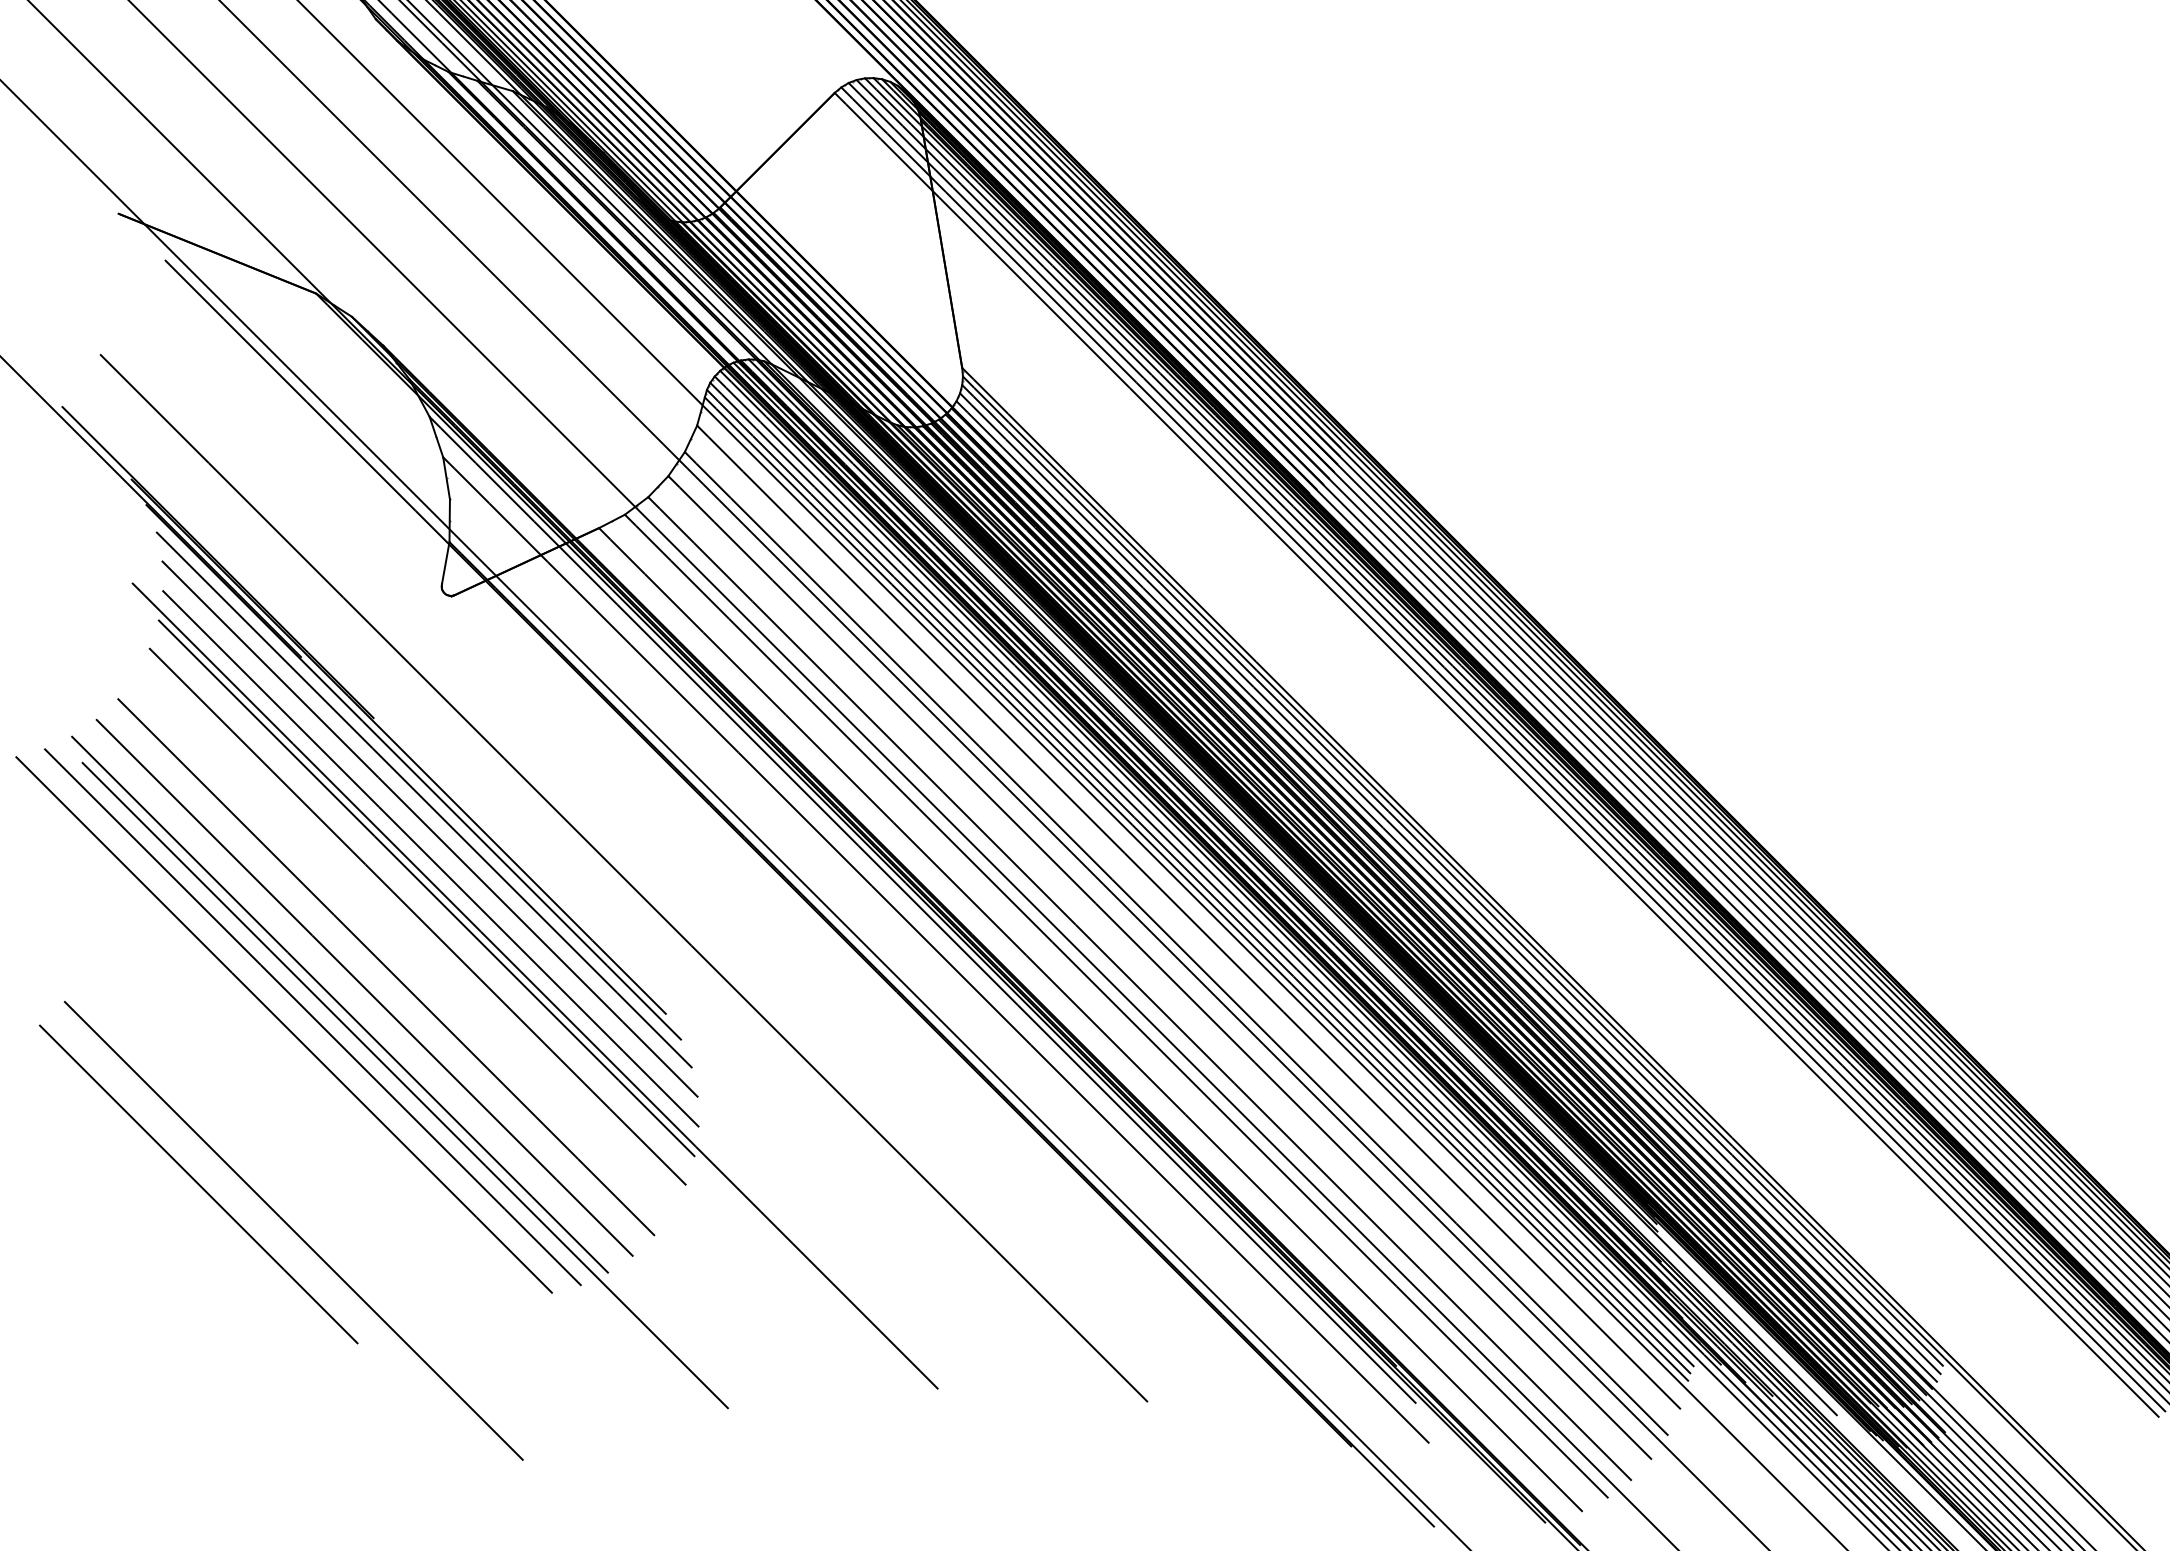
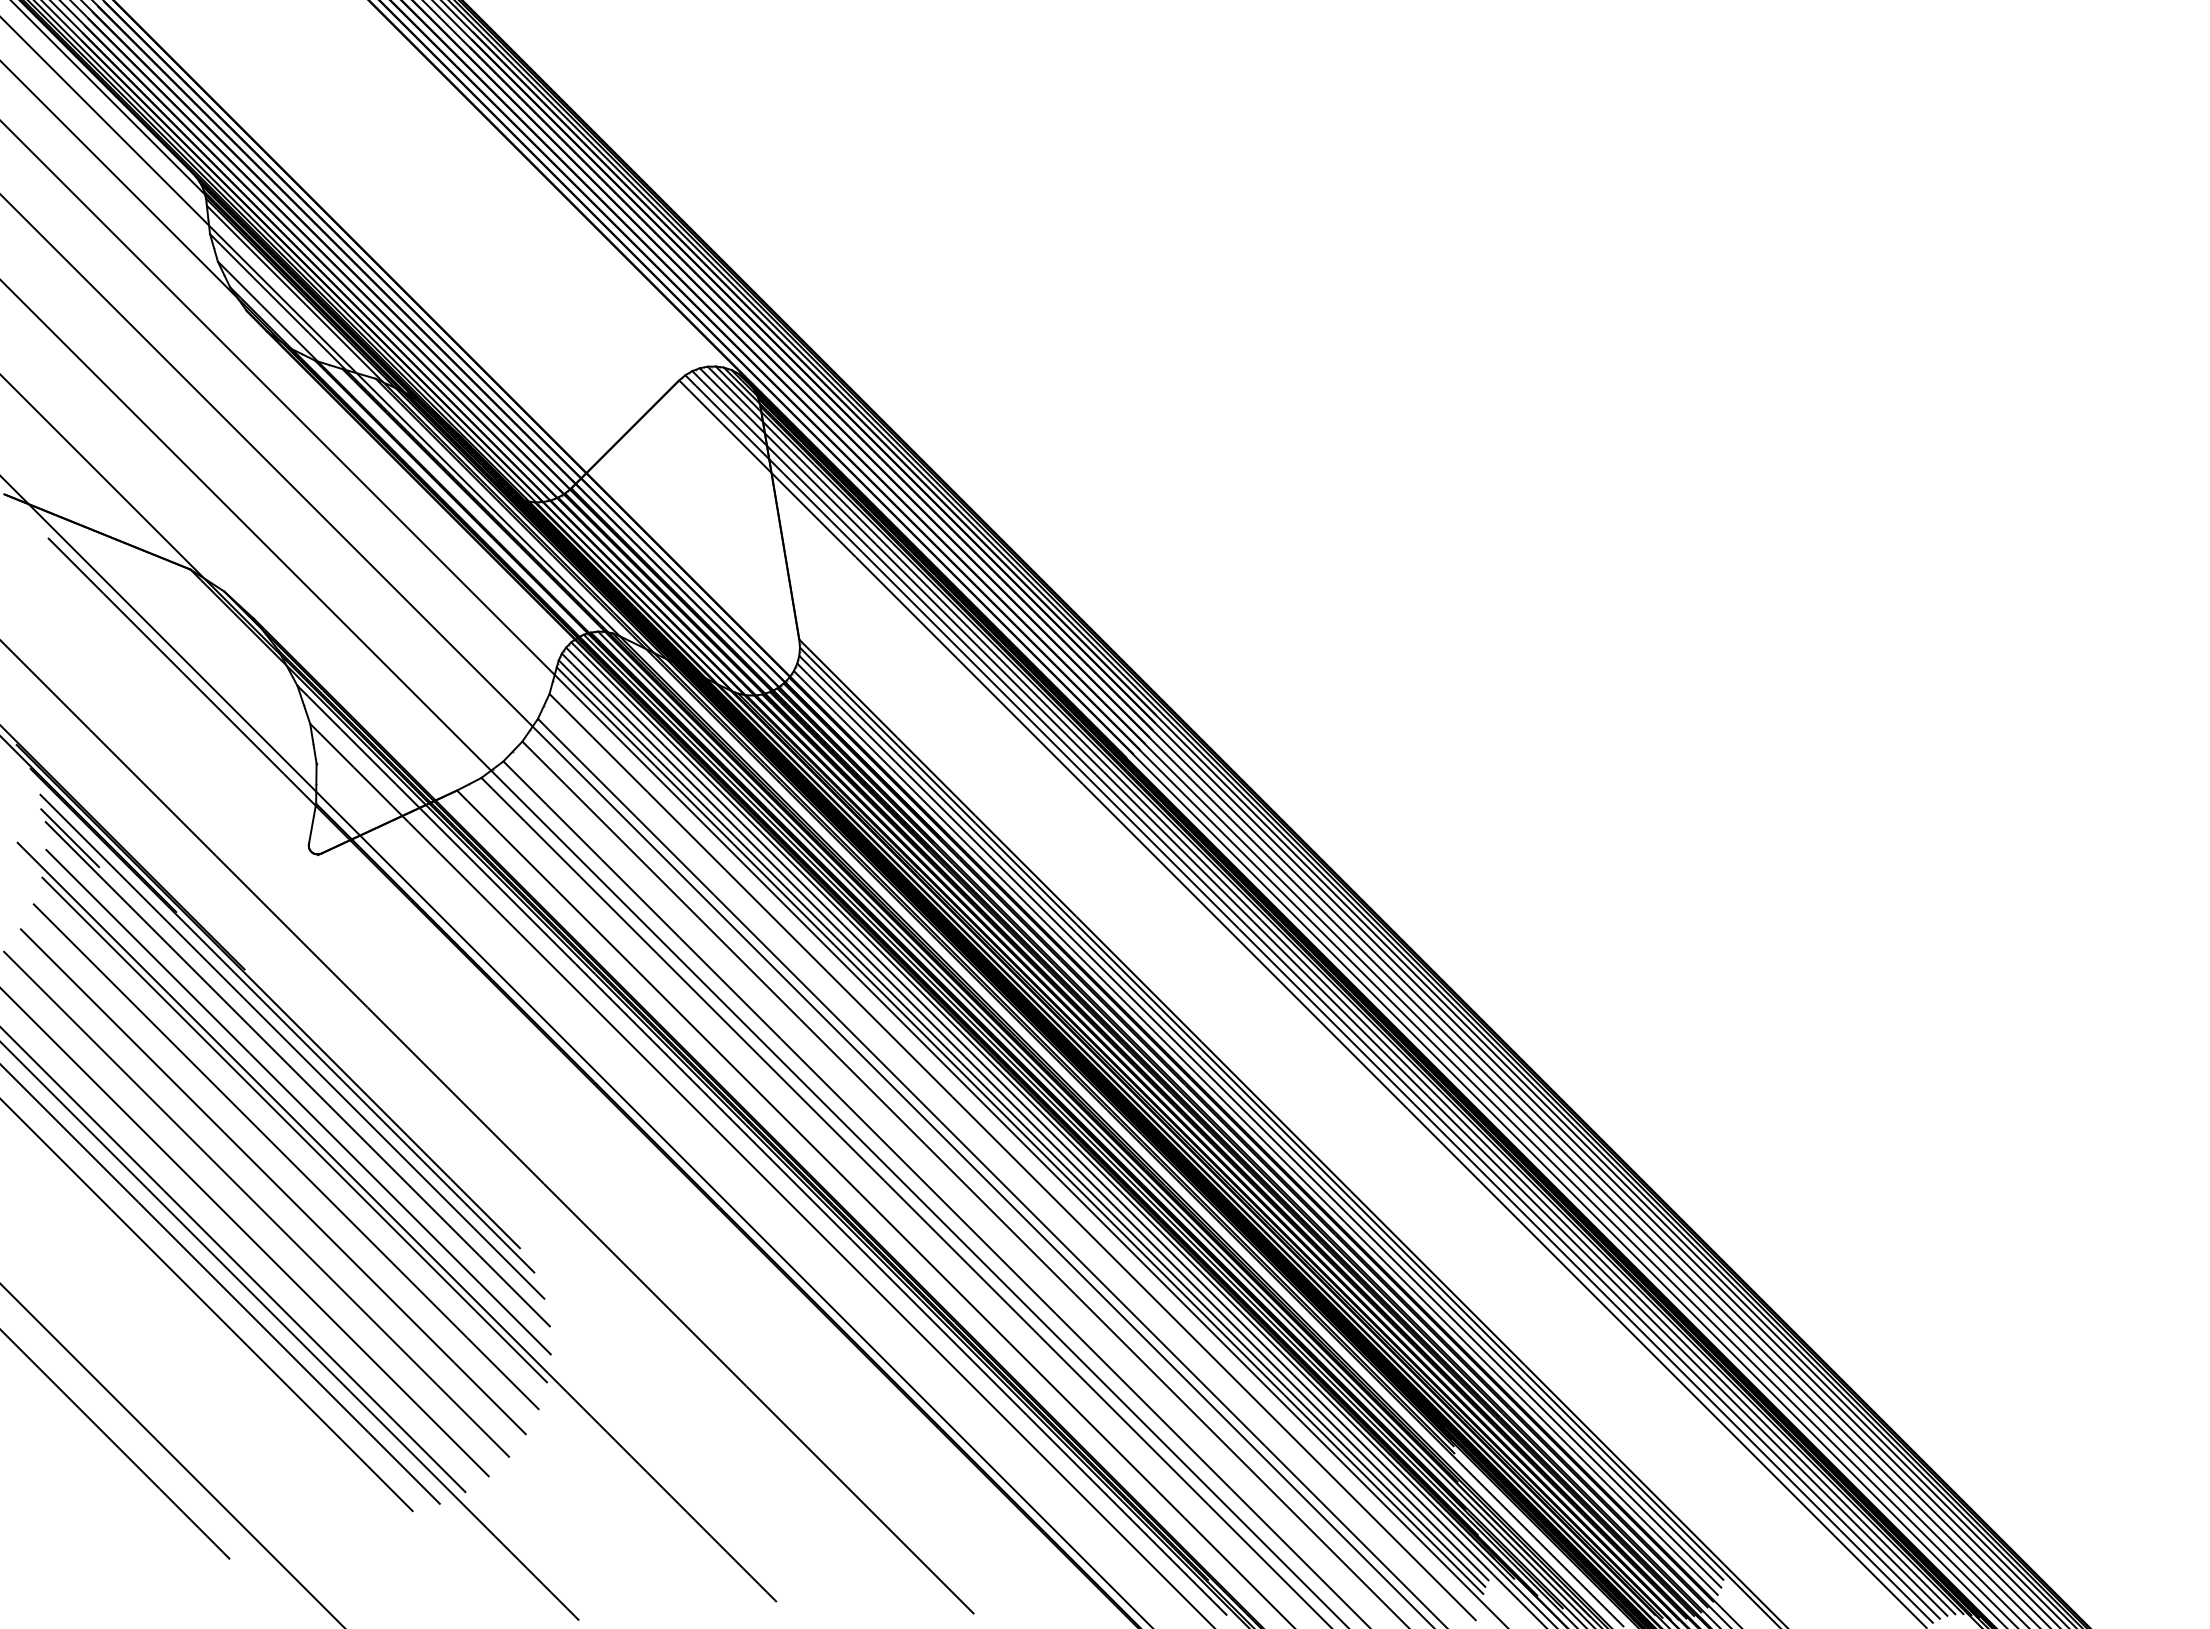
line: (187, 577) -> (69, 837), added
line: (403, 942) -> (272, 1181), added

